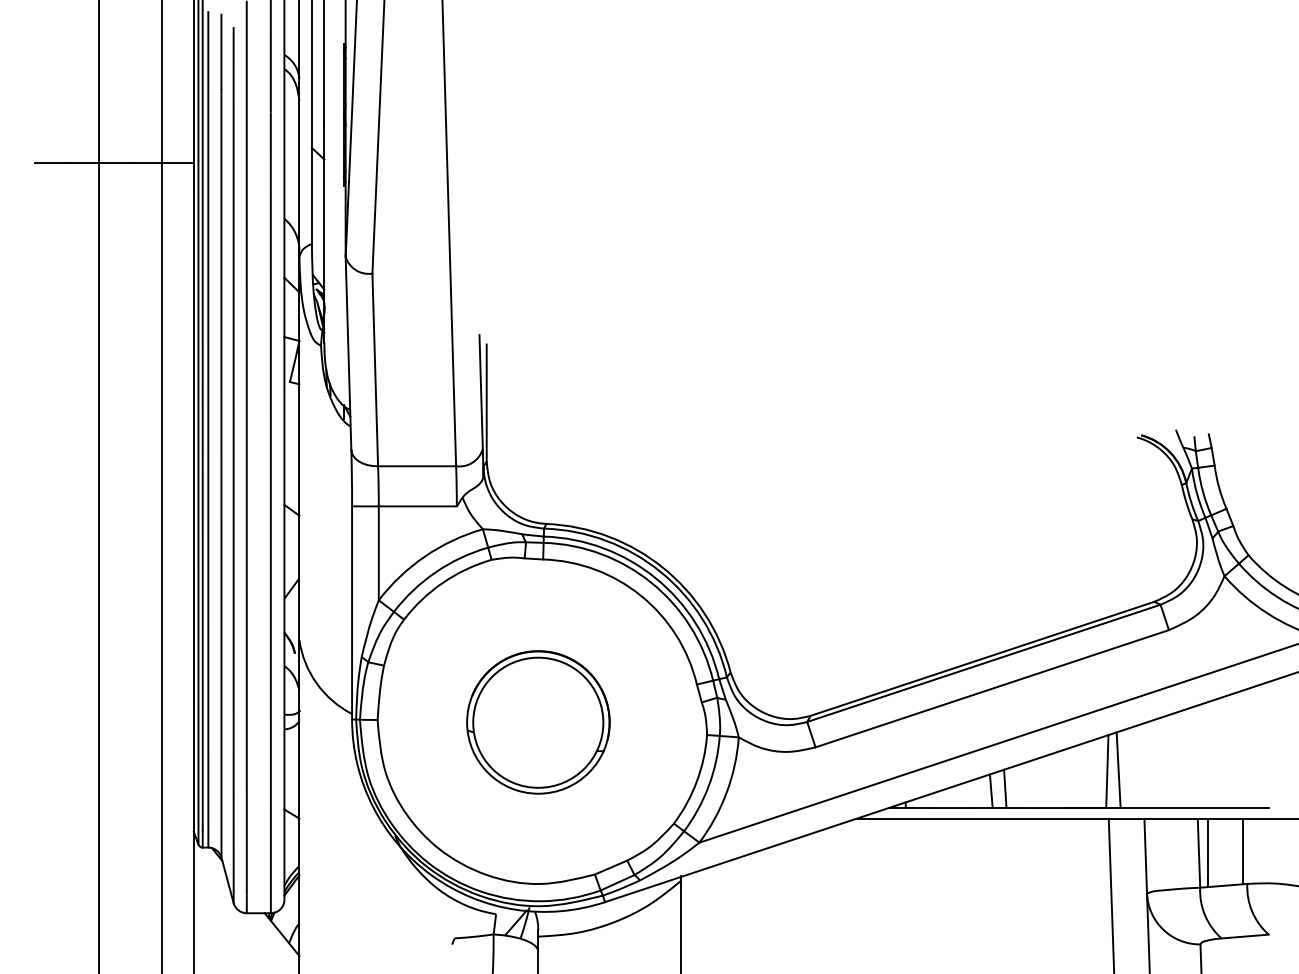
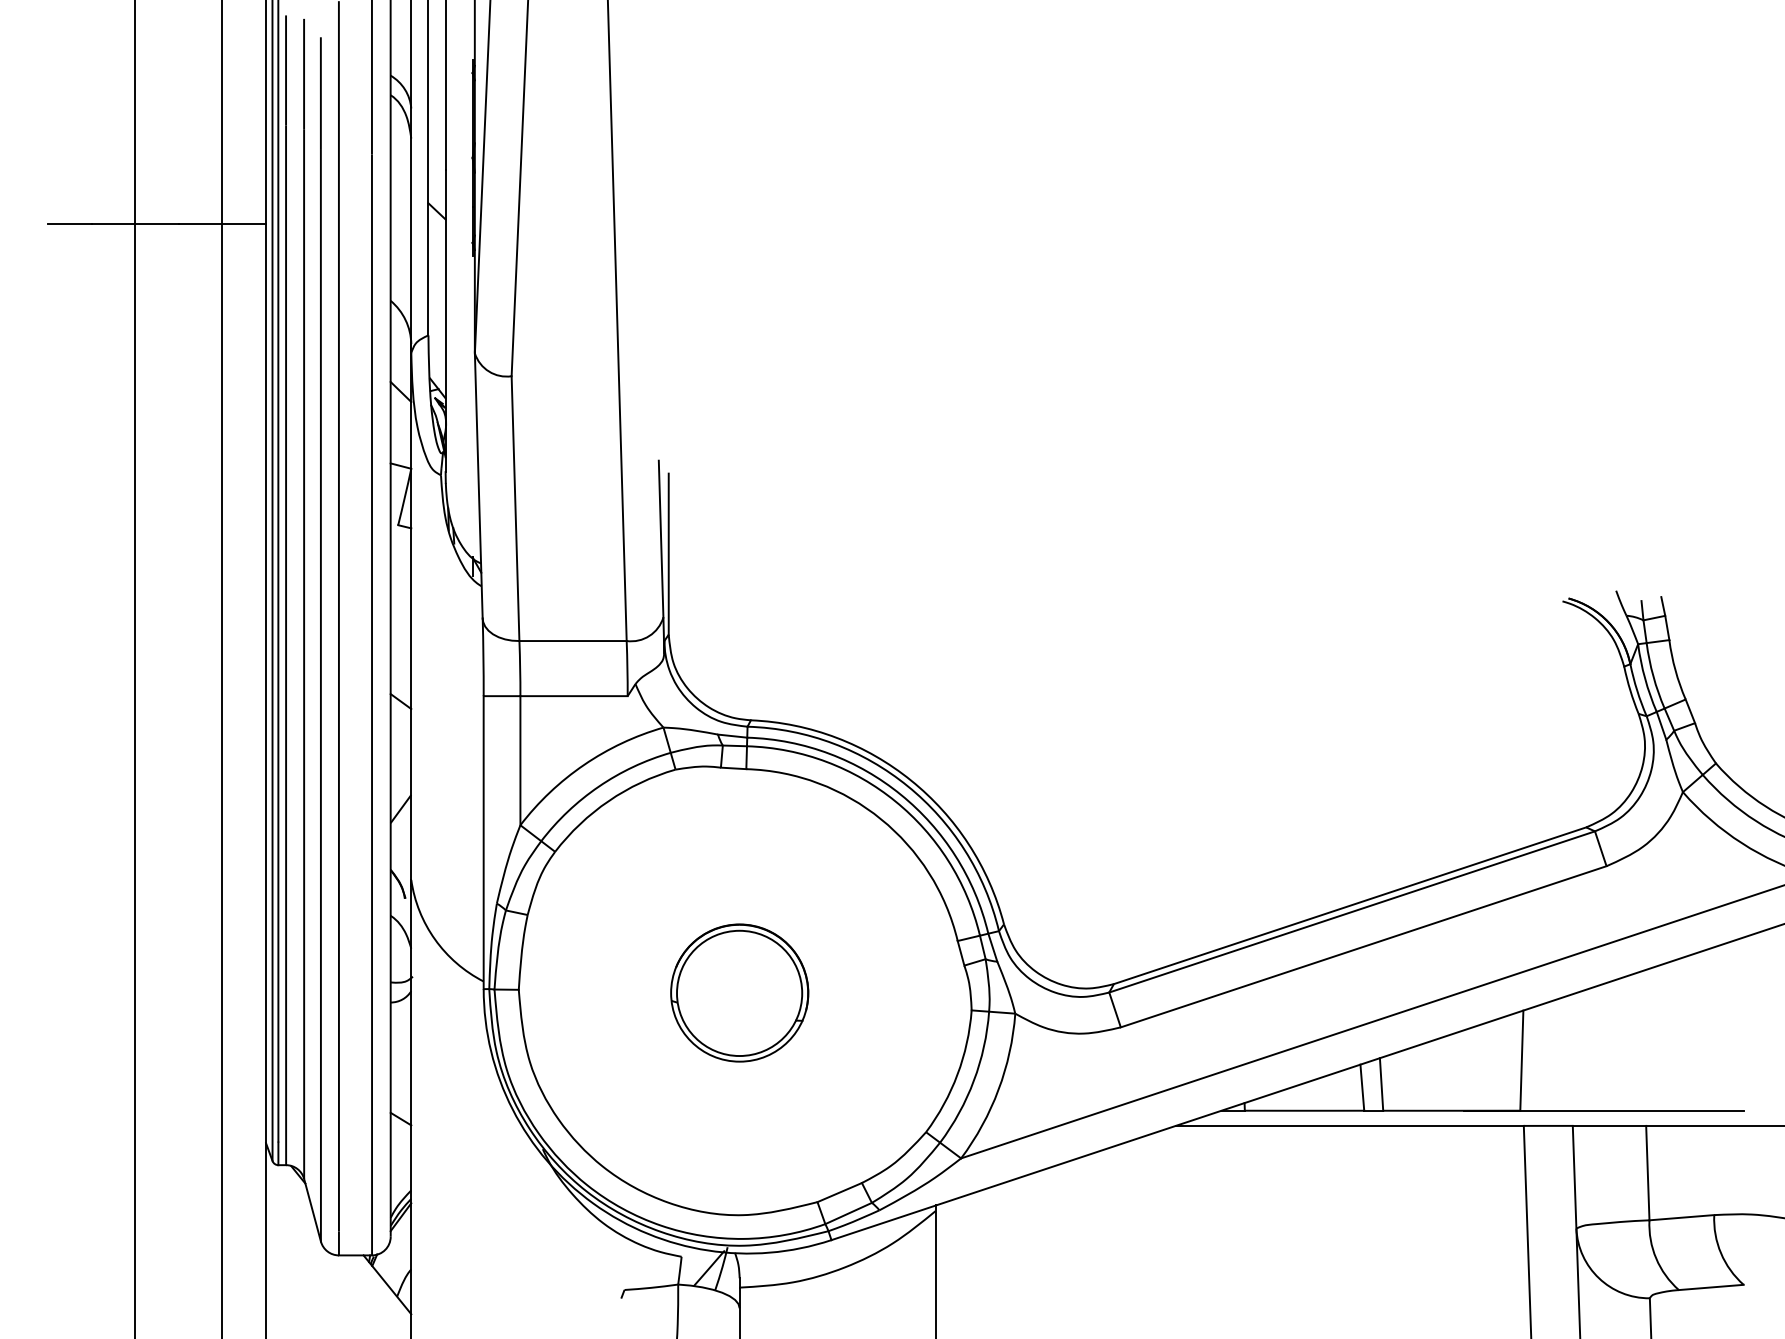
part: (538, 721) -> (739, 992), size x0.7
line: (1118, 769) -> (1537, 1058), removed
line: (1243, 851) -> (1708, 1170), removed
line: (1208, 852) -> (1660, 1172), removed

